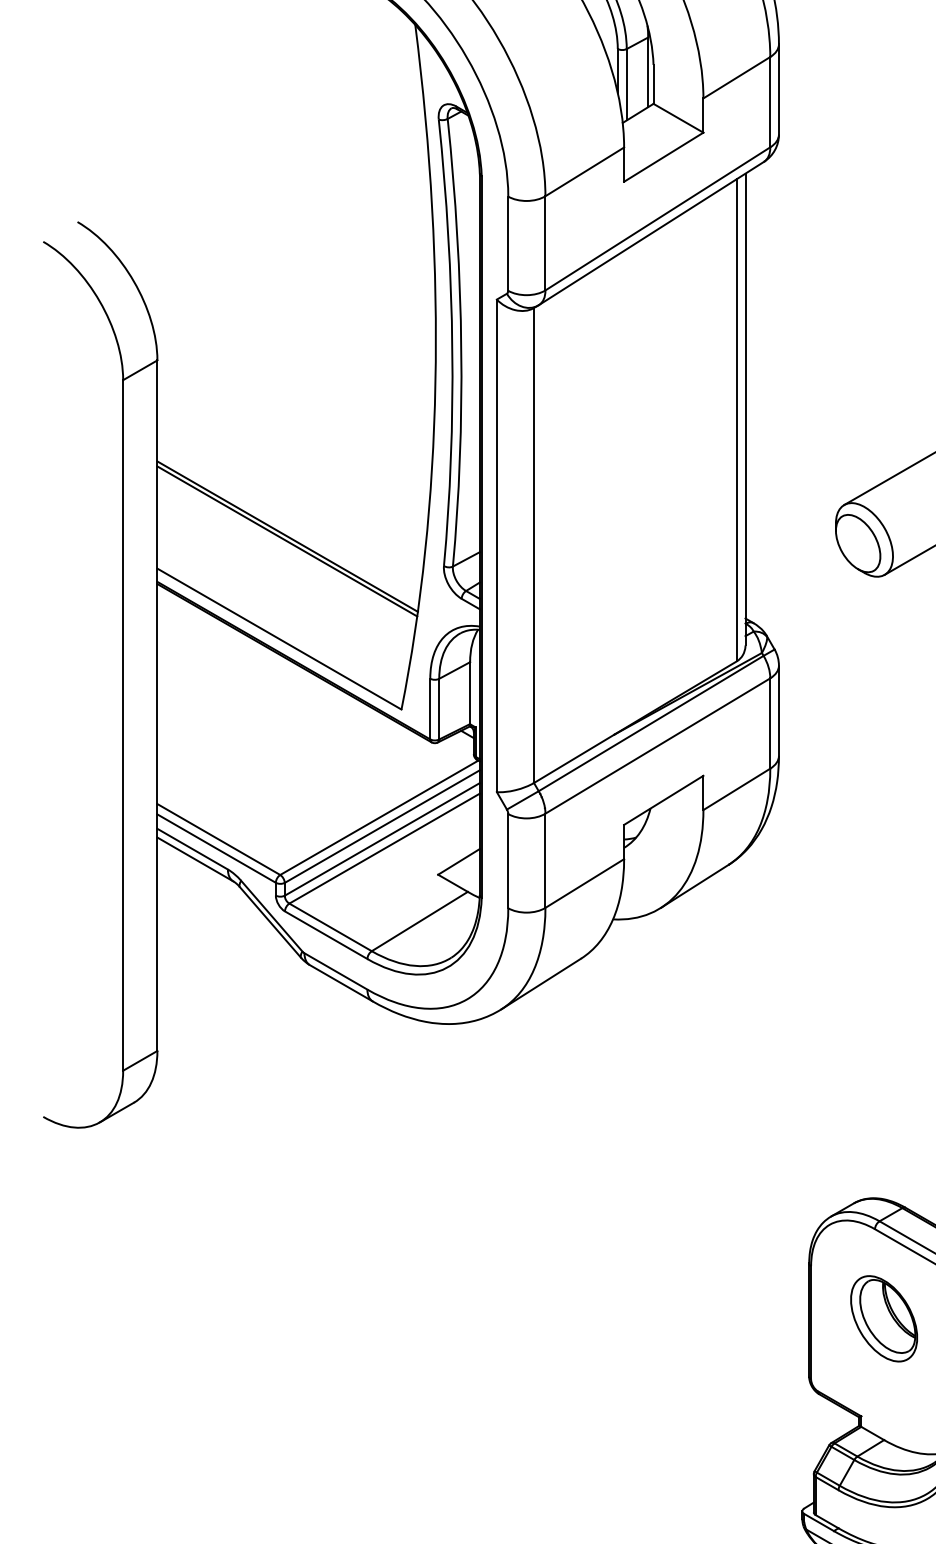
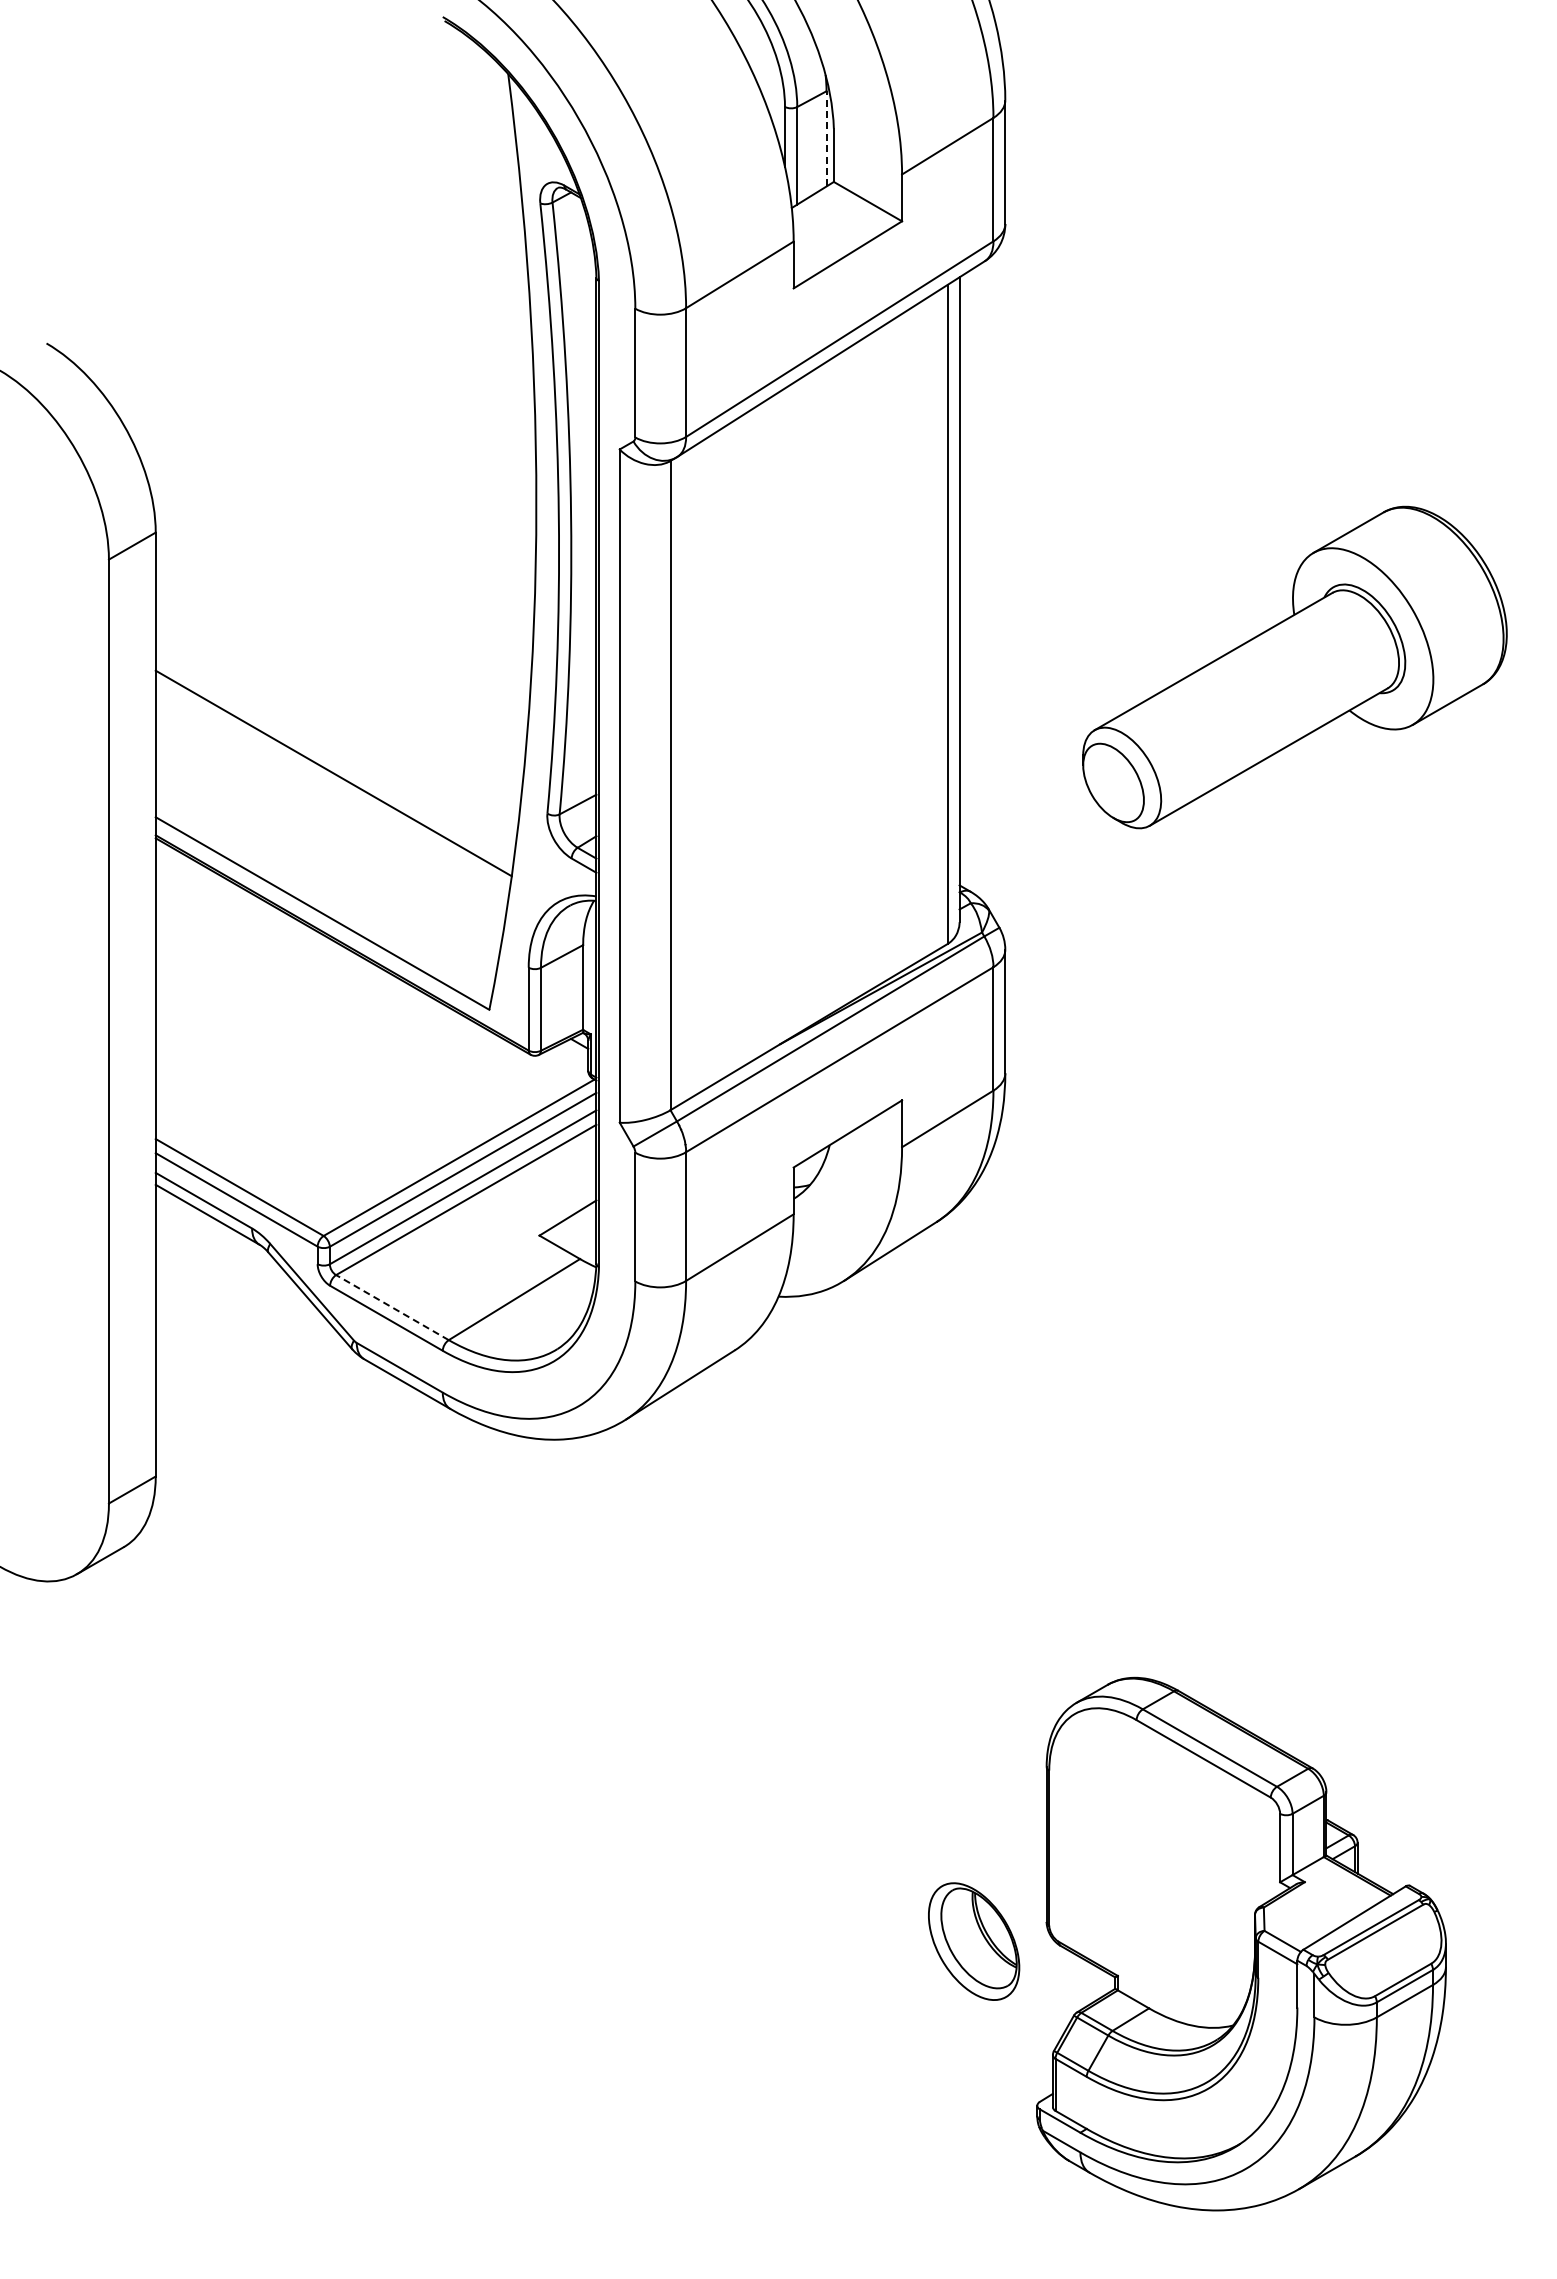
line: (648, 72) -> (826, 138), solid -> dashed
line: (286, 541) -> (332, 779), removed
line: (330, 927) -> (392, 1307), solid -> dashed
part: (884, 1318) -> (974, 1941), moved

